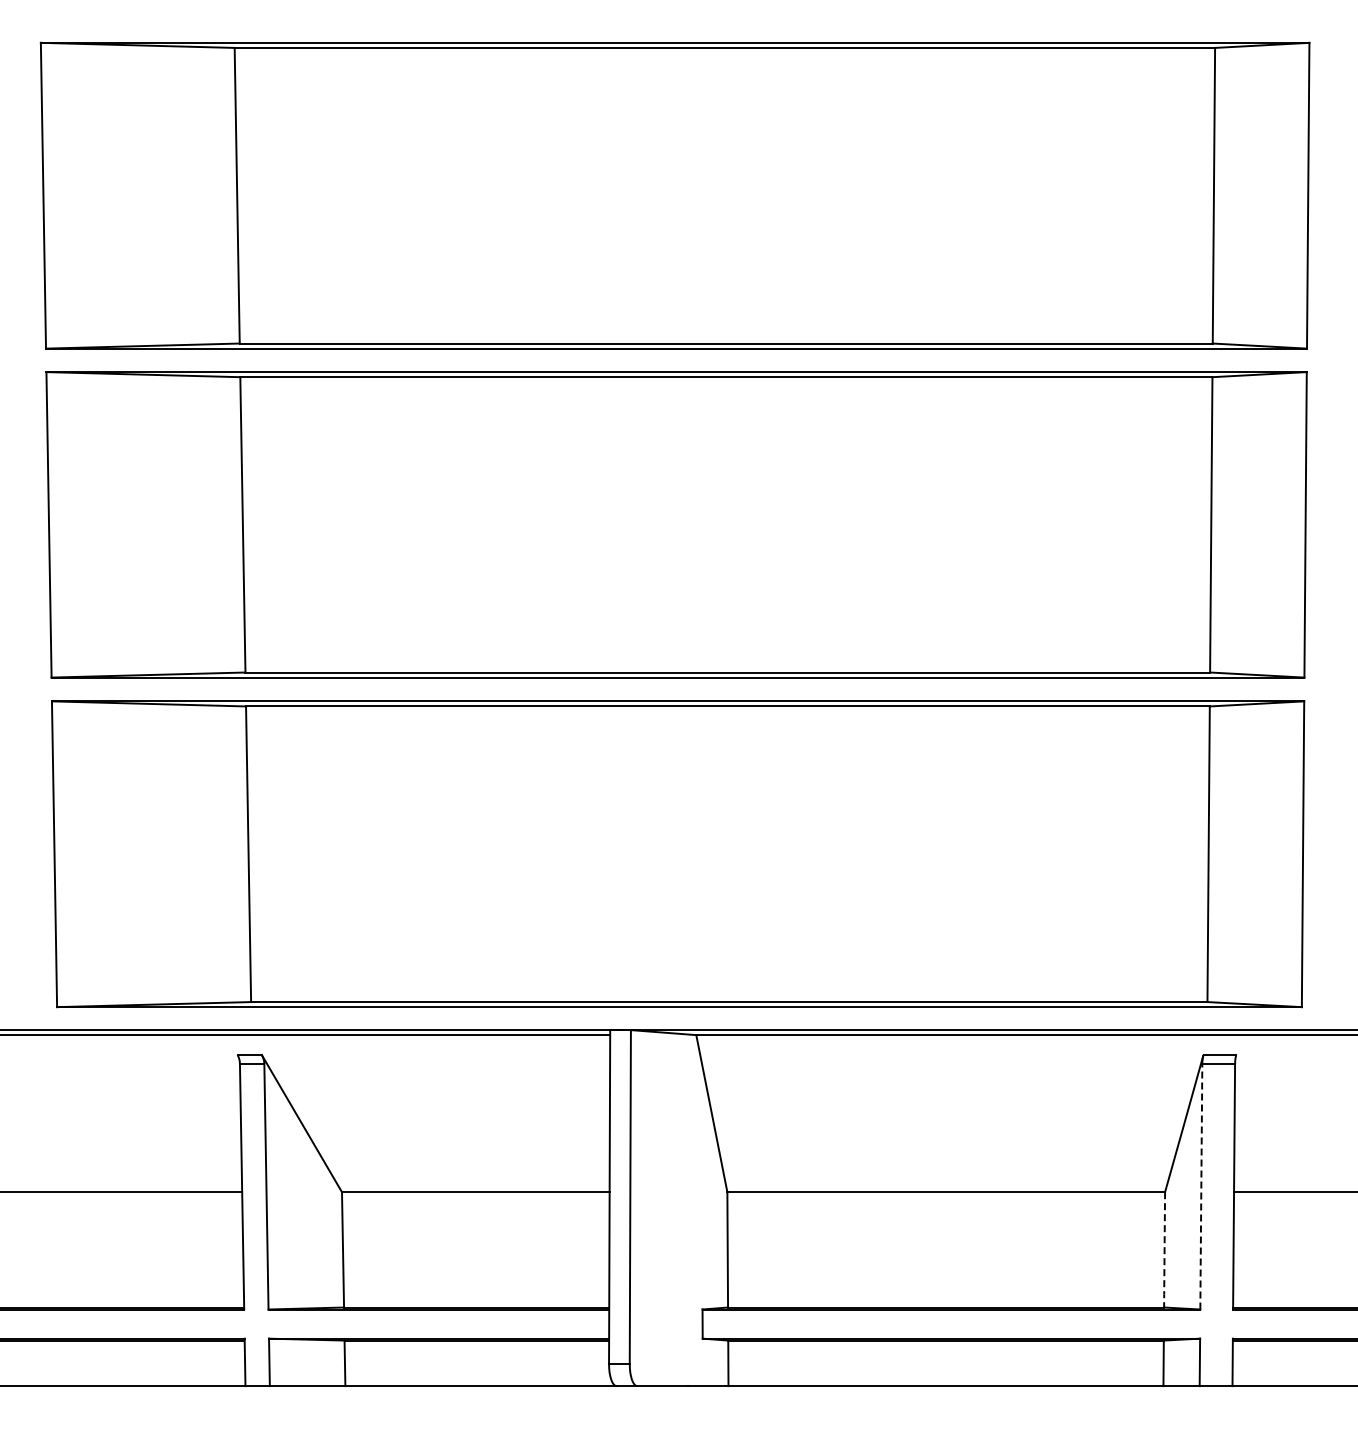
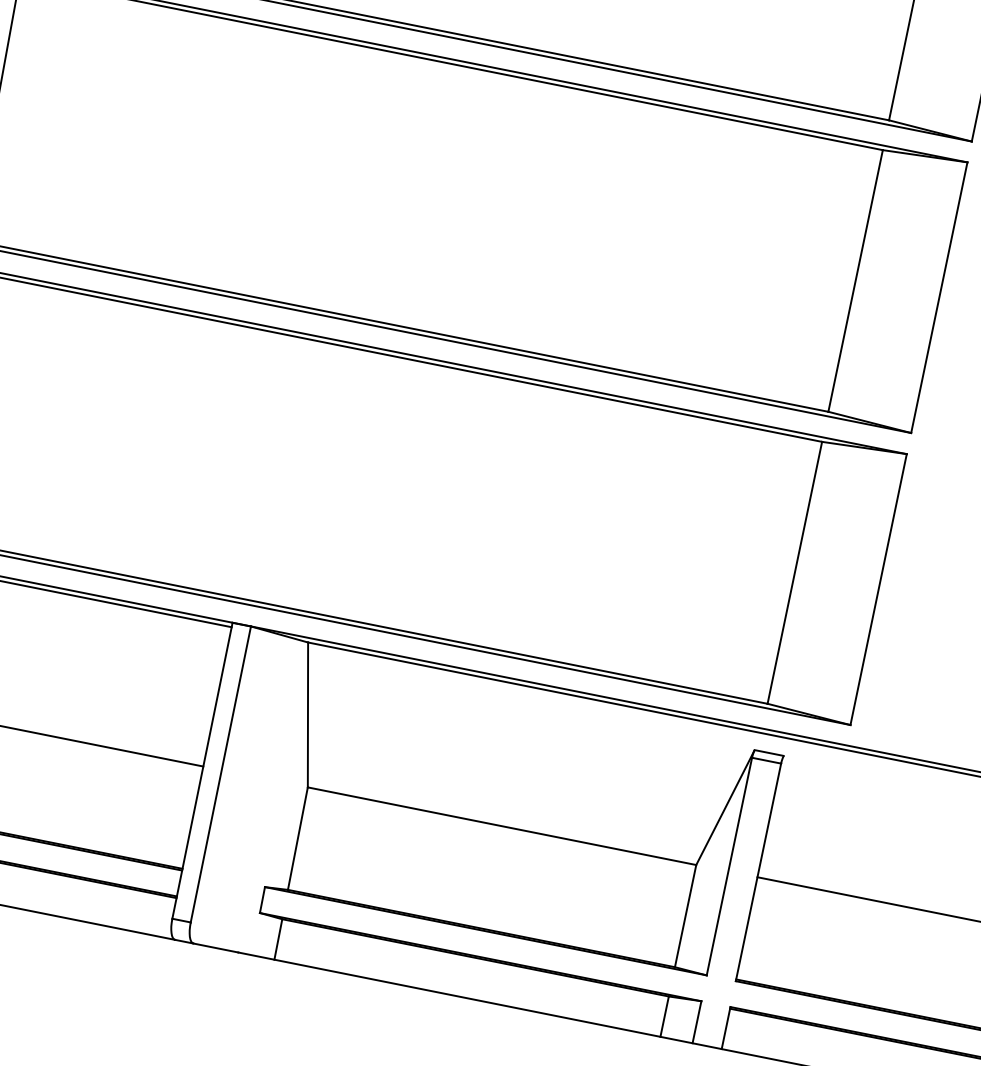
line: (1201, 1186) -> (729, 866), dashed -> solid
line: (1164, 1250) -> (685, 916), dashed -> solid

